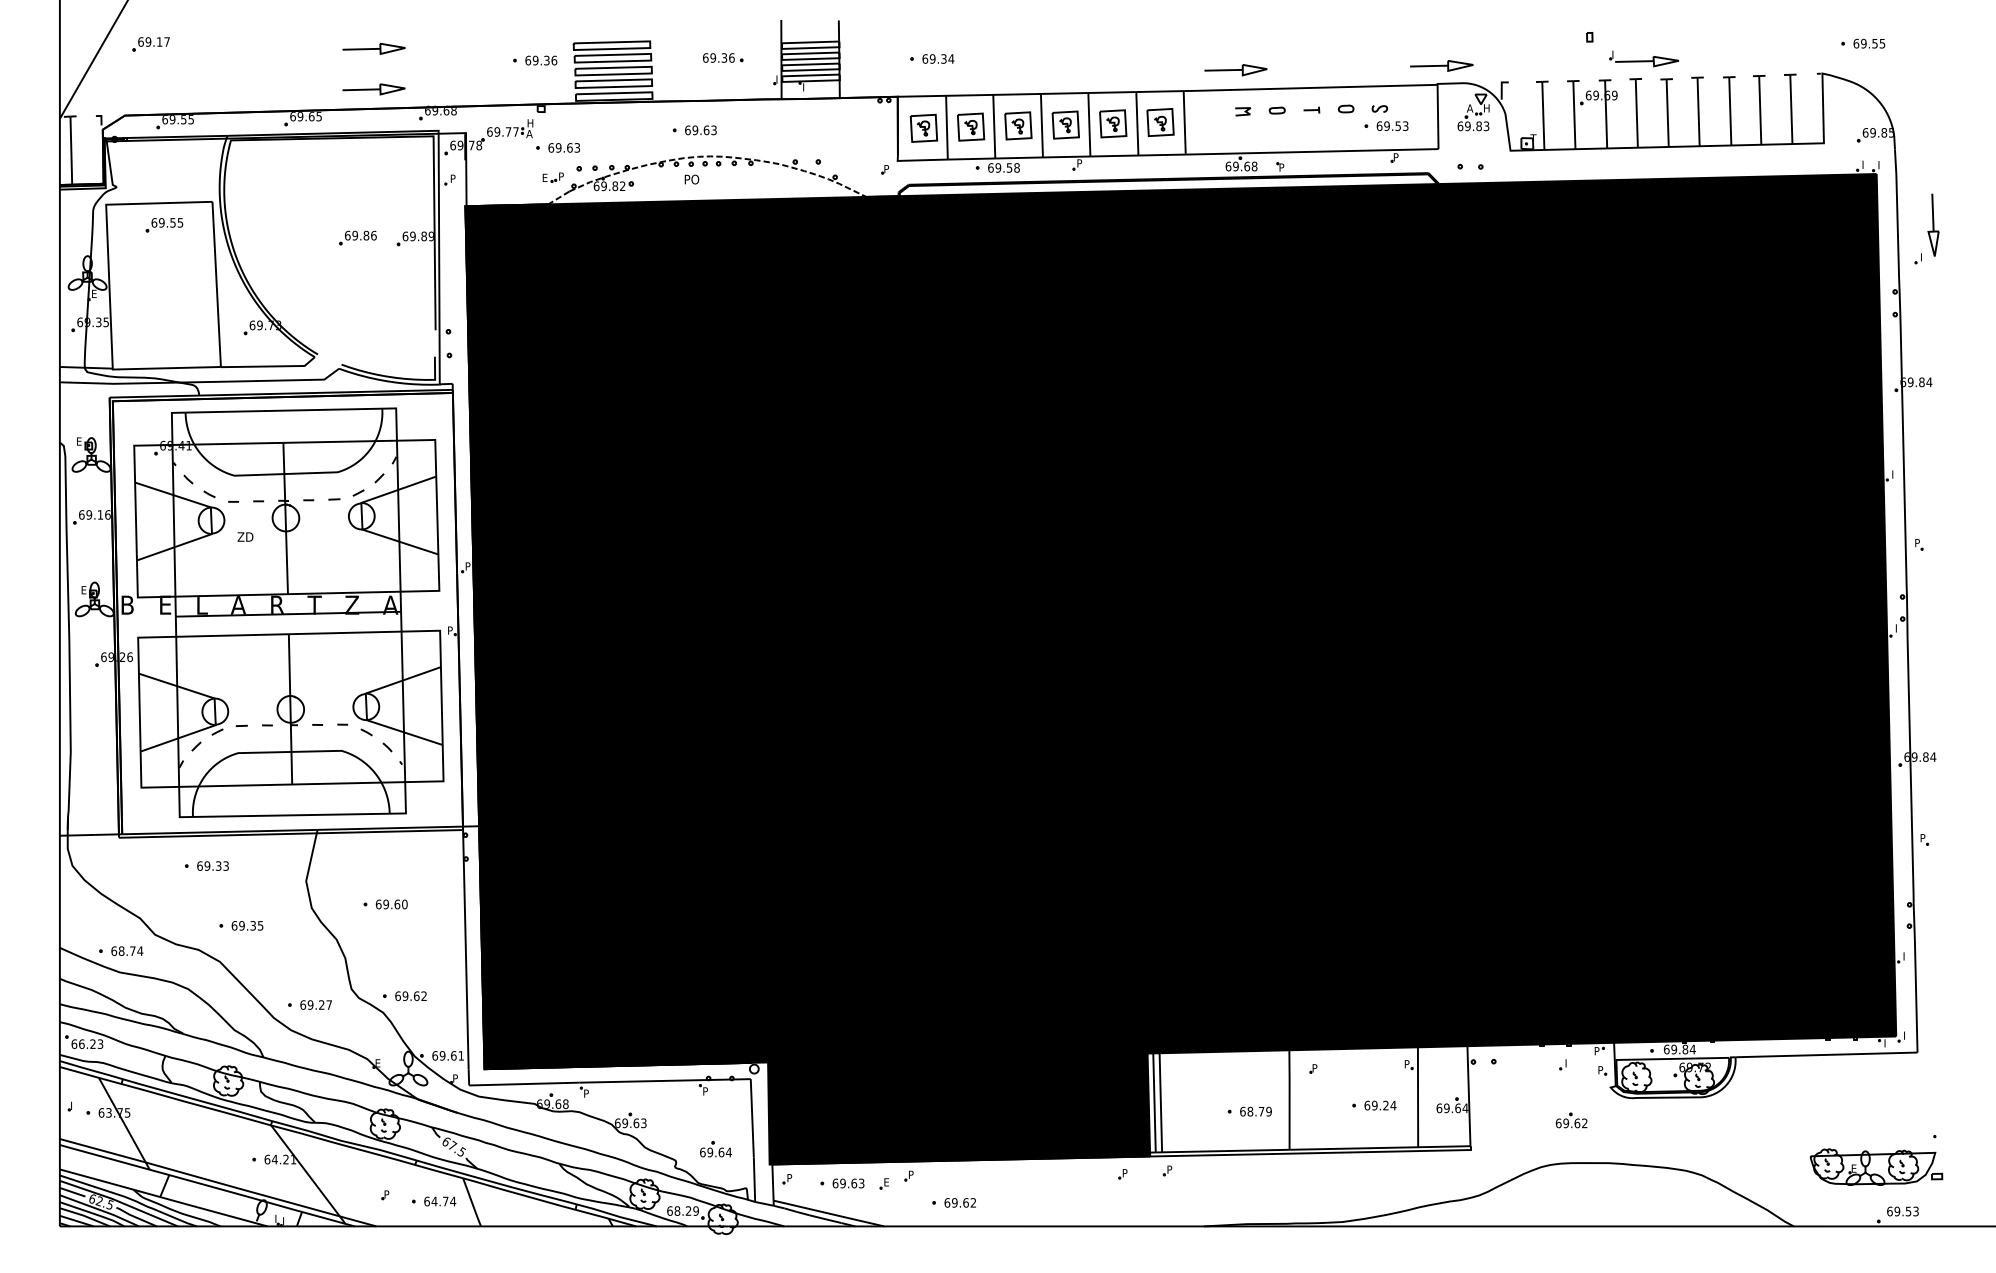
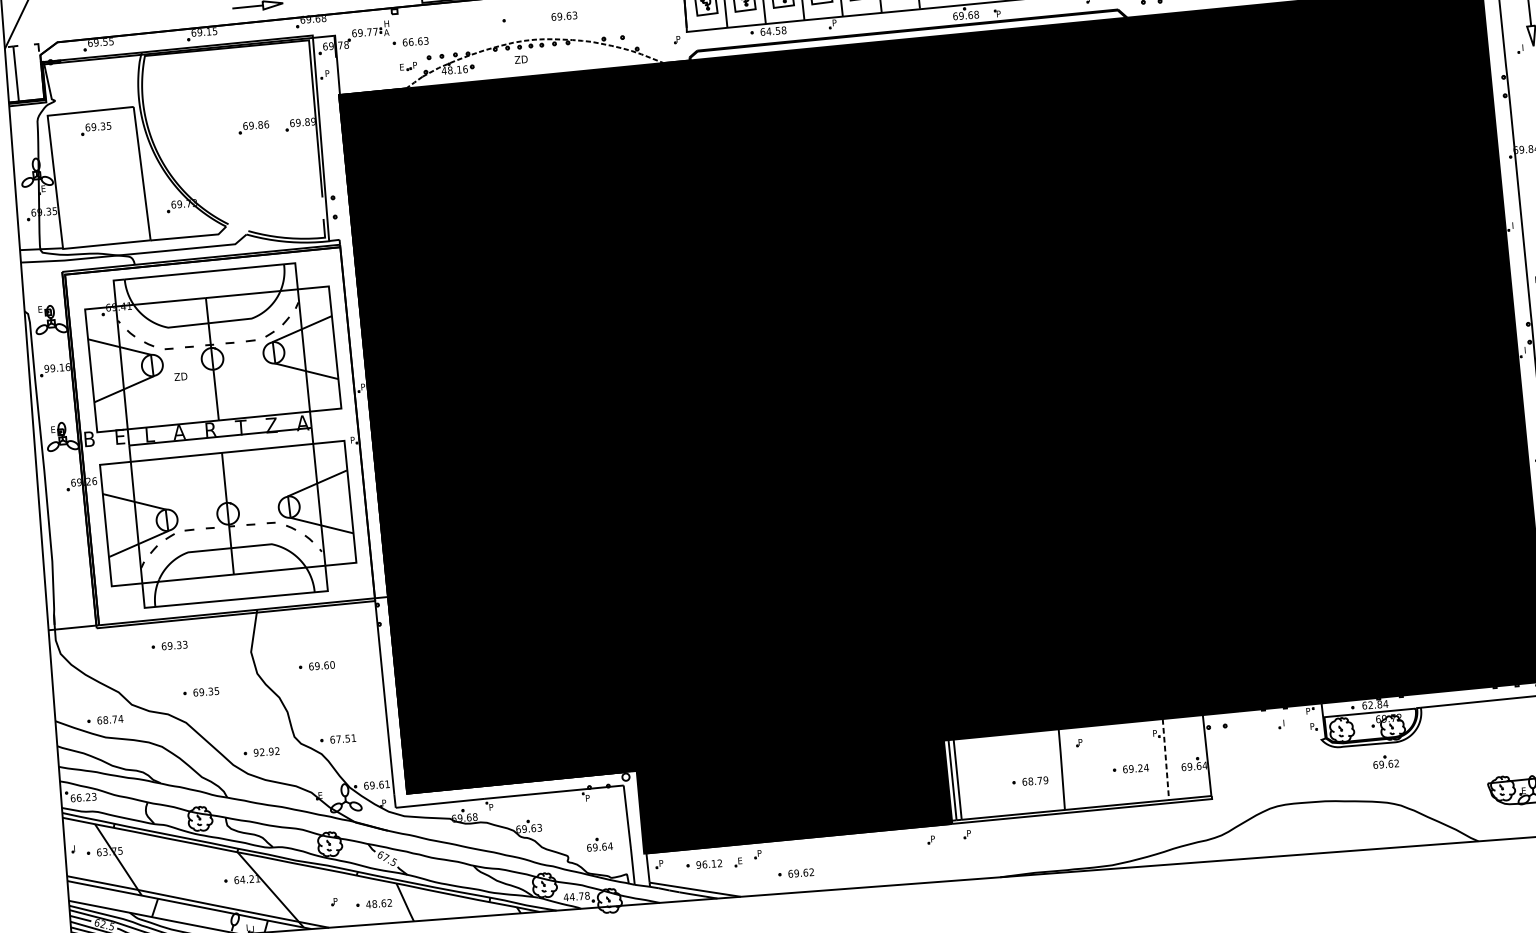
text: (311, 116) -> (208, 31), 69.65 -> 69.15
text: (700, 130) -> (564, 16), moved
text: (558, 147) -> (410, 41), 69.63 -> 66.63
text: (998, 167) -> (769, 31), 69.58 -> 64.58
text: (691, 179) -> (520, 59), PO -> ZD
text: (609, 186) -> (454, 70), 69.82 -> 48.16
text: (172, 222) -> (102, 126), 69.55 -> 69.35
text: (81, 514) -> (46, 368), 69.16 -> 99.16
text: (414, 996) -> (345, 739), 69.62 -> 67.51
text: (315, 1004) -> (266, 751), 69.27 -> 92.92
text: (1674, 1049) -> (1370, 705), 69.84 -> 62.84
line: (1418, 1097) -> (1166, 759), solid -> dashed
part: (1571, 1120) -> (1385, 761), moved
text: (848, 1183) -> (709, 864), 69.63 -> 96.12
text: (440, 1201) -> (379, 903), 64.74 -> 48.62
text: (682, 1210) -> (576, 896), 68.29 -> 44.78

